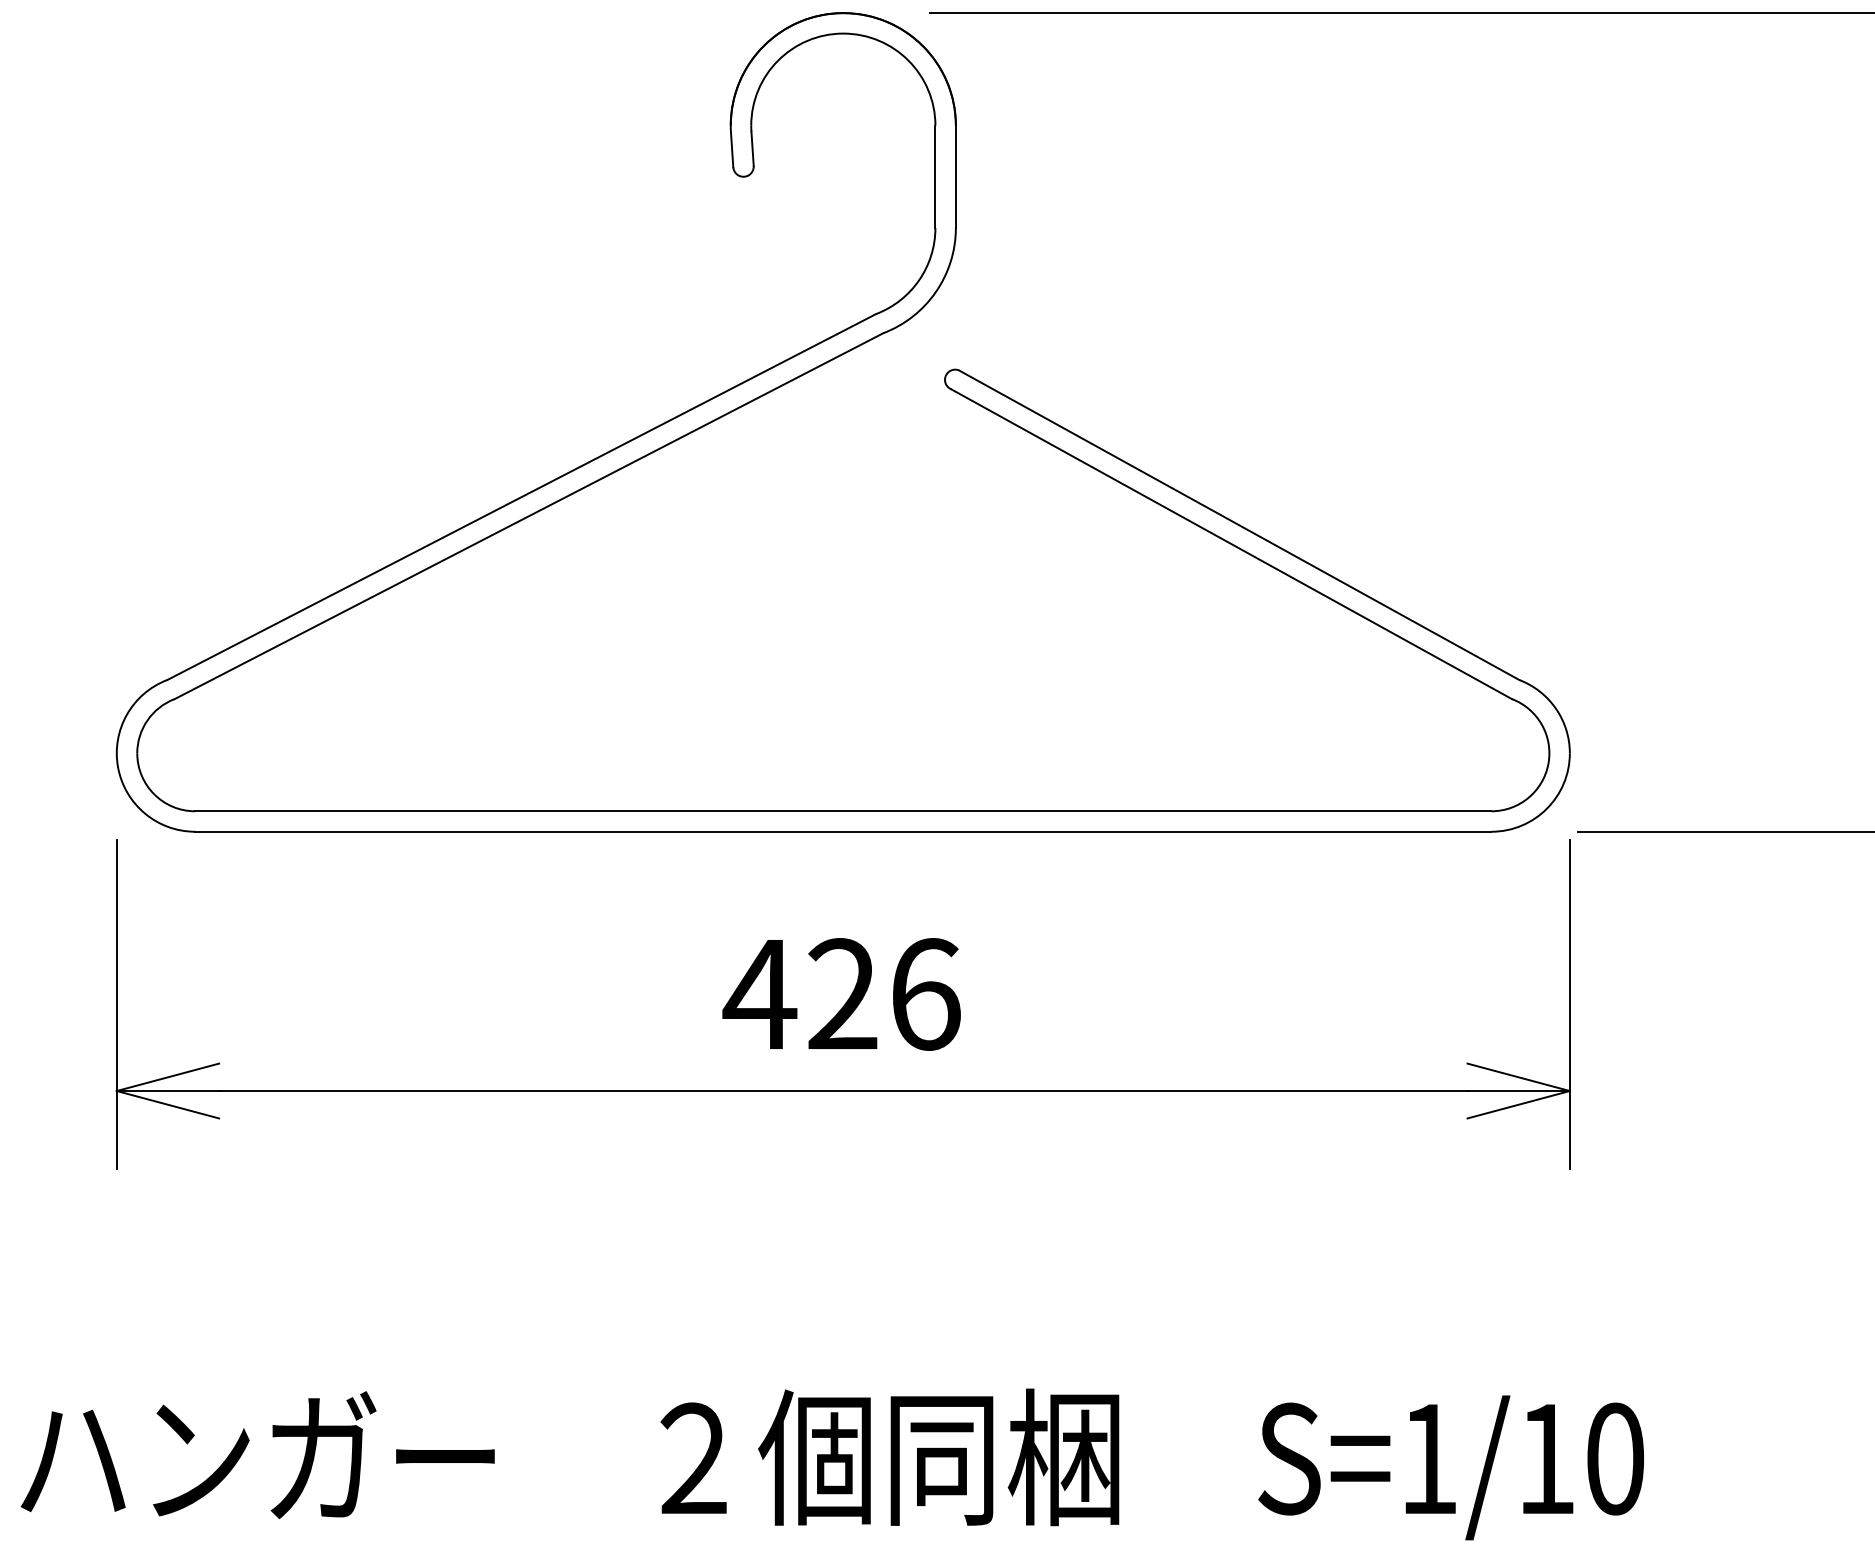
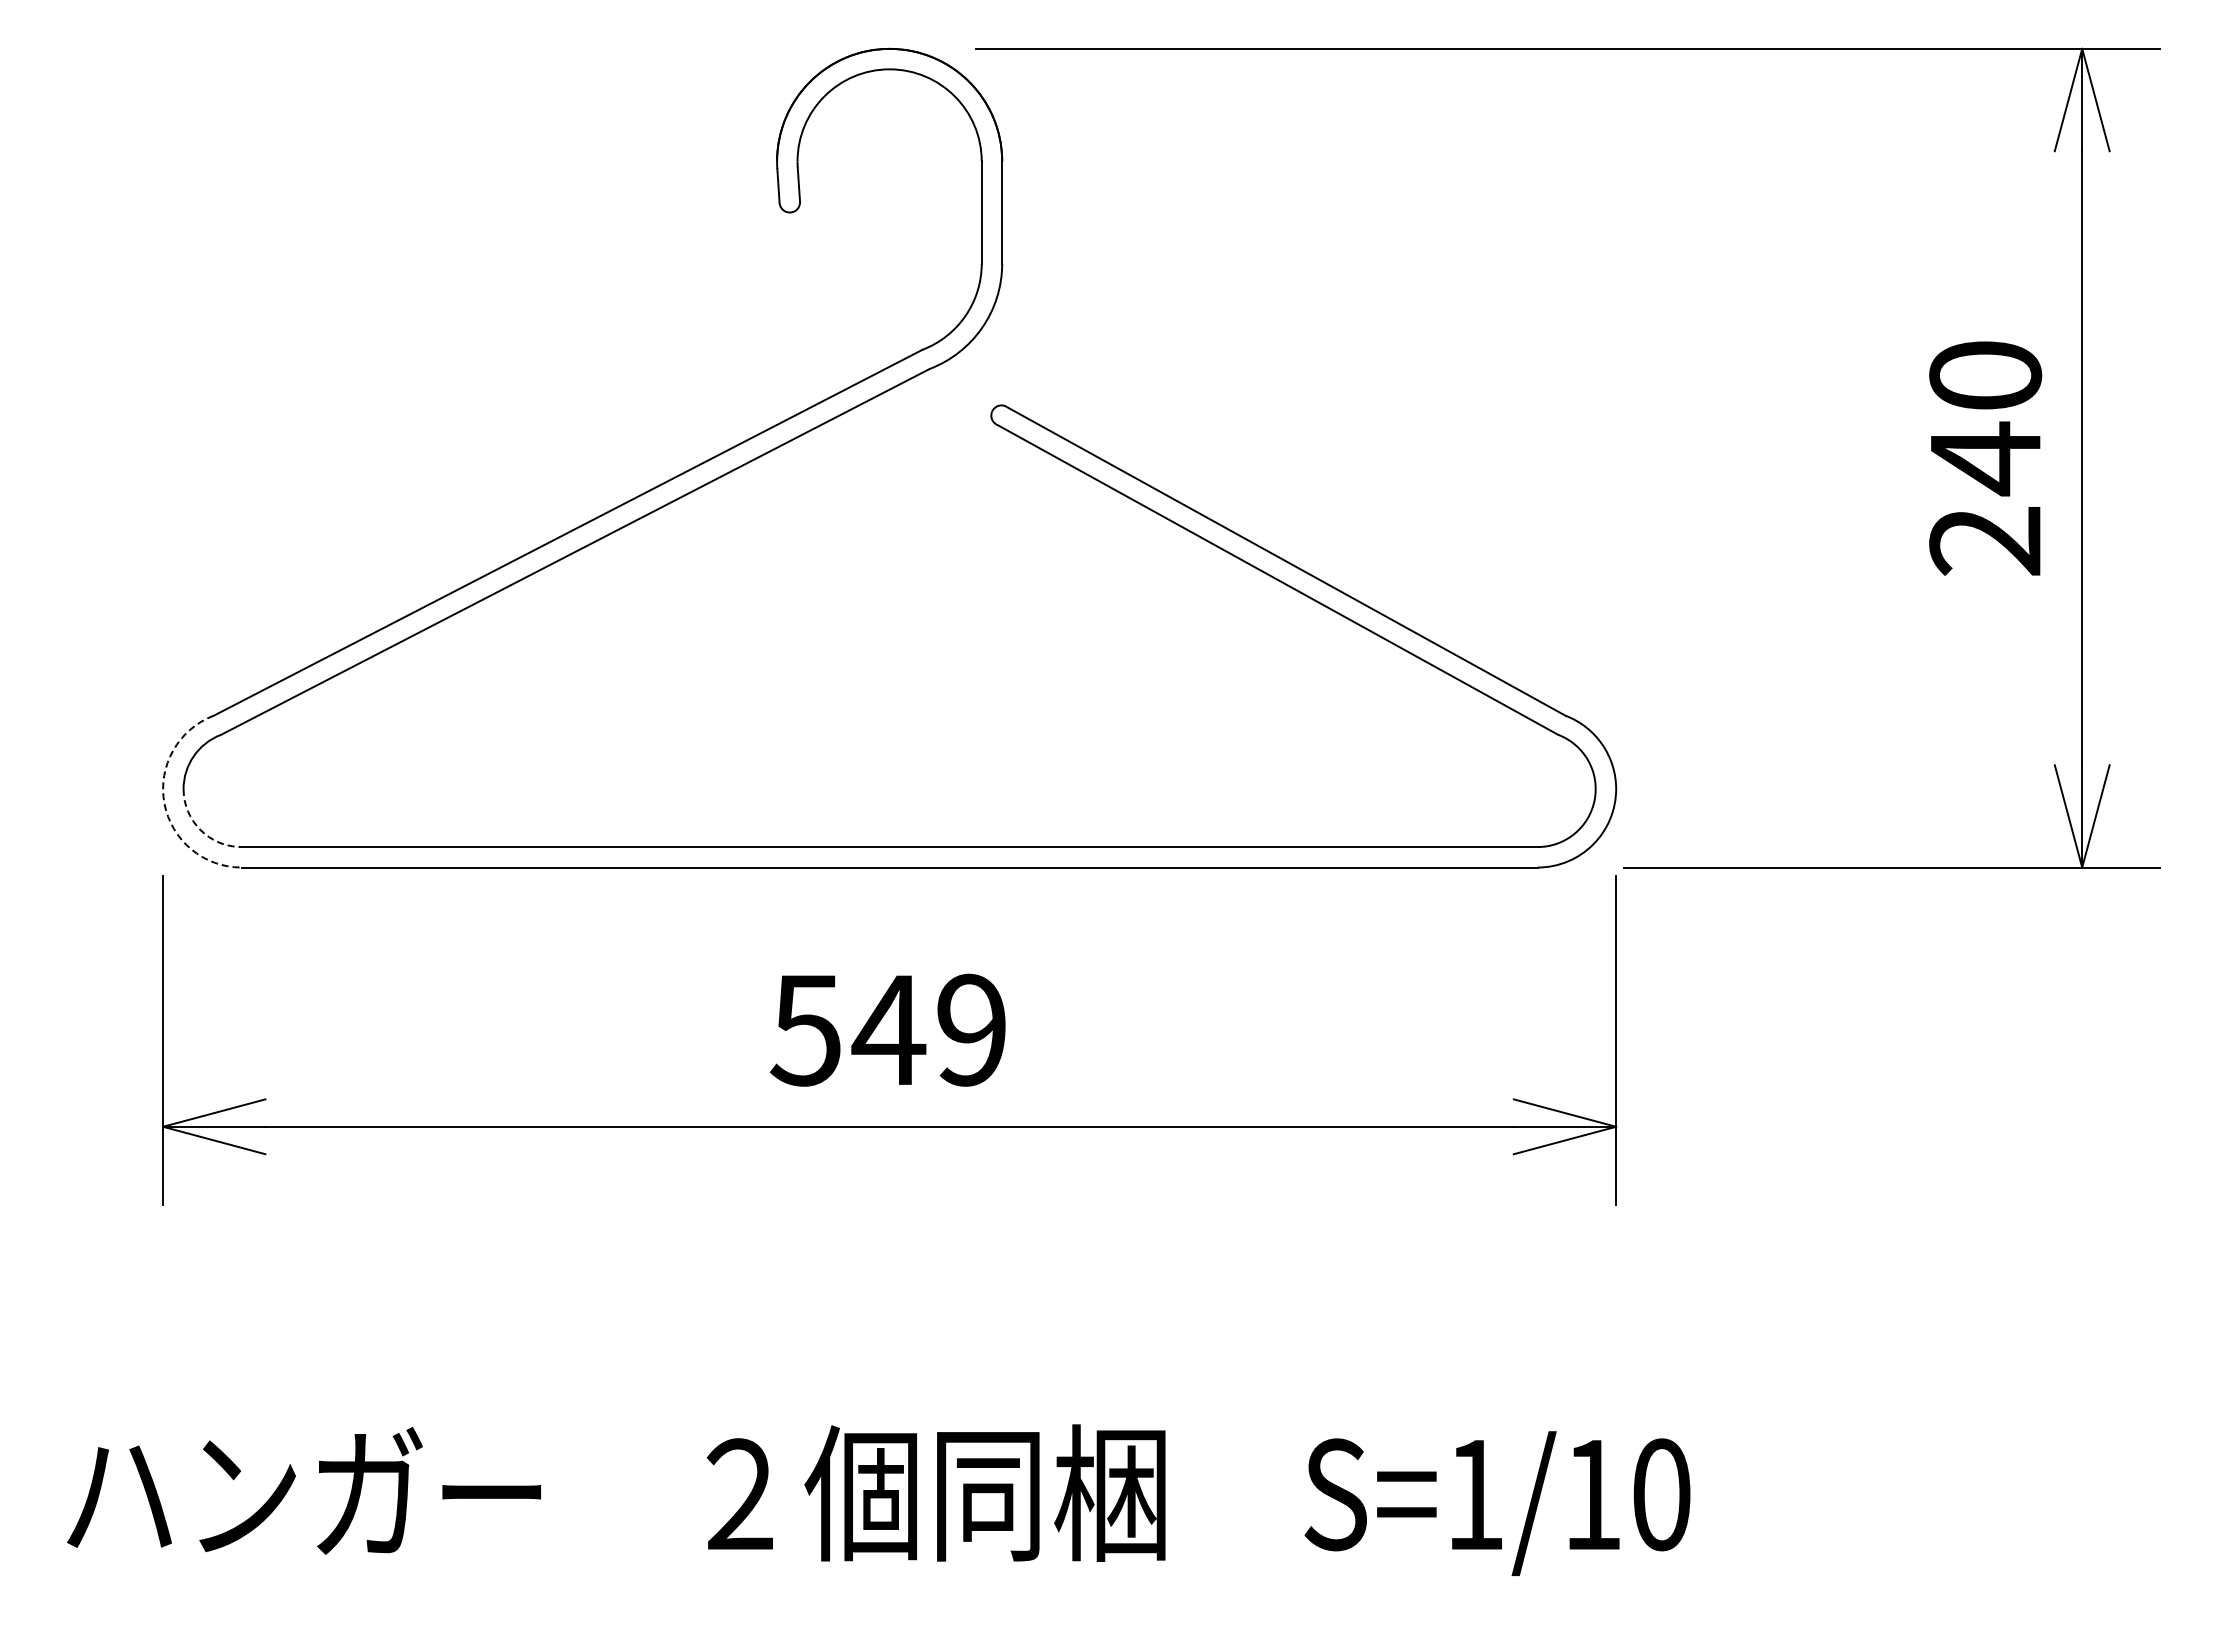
arc: (118, 767) -> (164, 803), solid -> dashed
arc: (154, 794) -> (200, 830), solid -> dashed
text: (841, 993) -> (887, 1029), 426 -> 549

